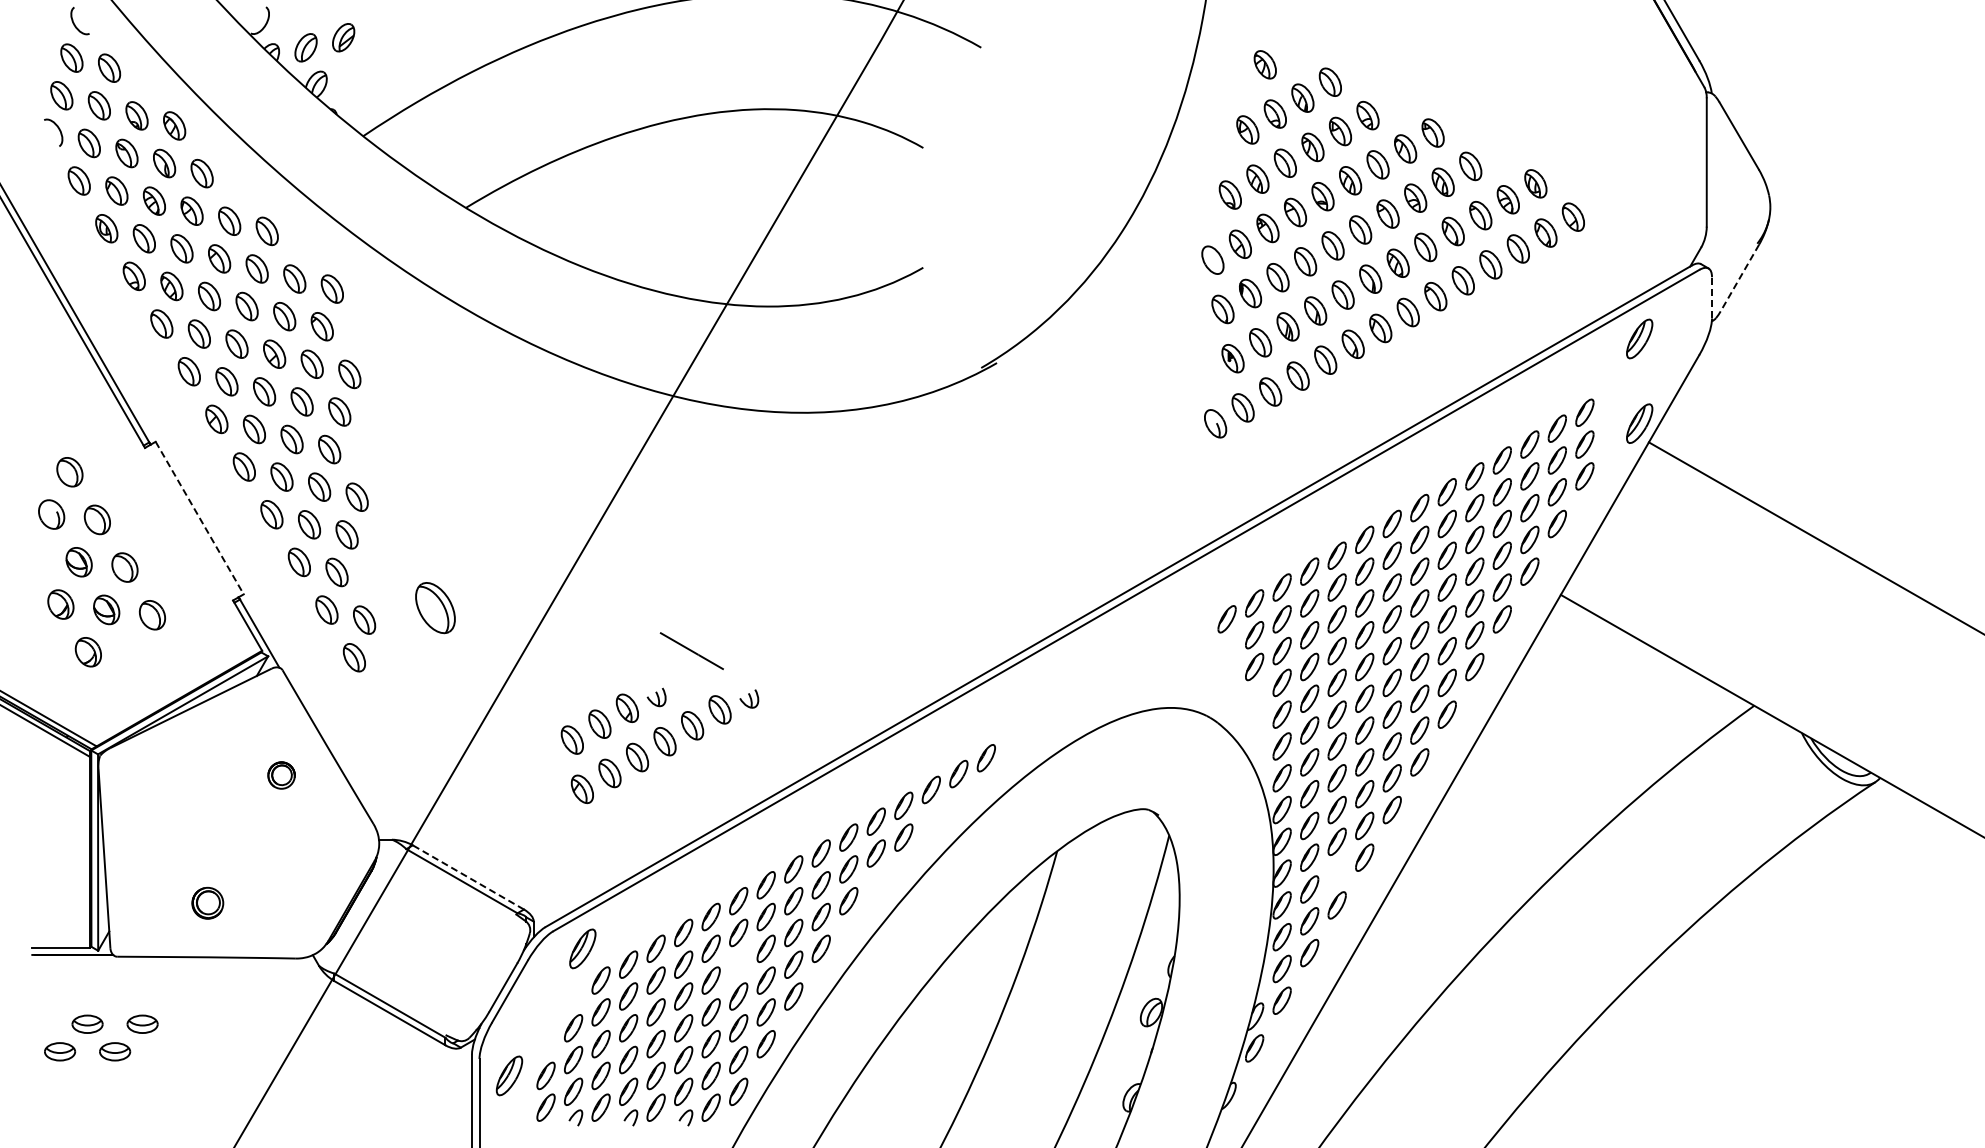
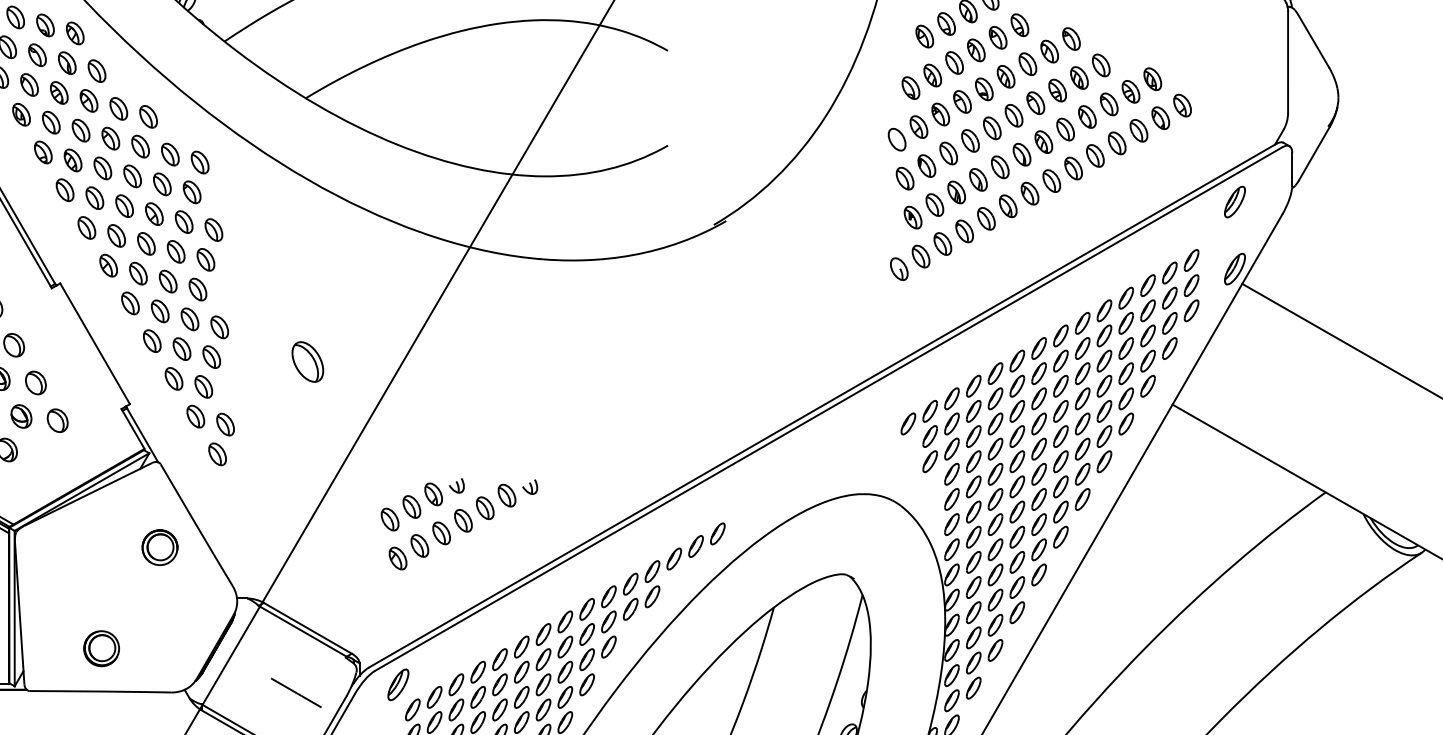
line: (1739, 278) -> (1314, 154), dashed -> solid
line: (1712, 297) -> (1292, 169), dashed -> solid
line: (199, 518) -> (94, 344), dashed -> solid
part: (435, 608) -> (307, 362), moved
line: (691, 650) -> (296, 692), moved
part: (281, 775) -> (159, 547), size x1.67
part: (1336, 873) -> (994, 625), added
line: (468, 877) -> (307, 628), dashed -> solid
part: (207, 903) -> (101, 648), size x1.43
part: (738, 964) -> (521, 697), added

